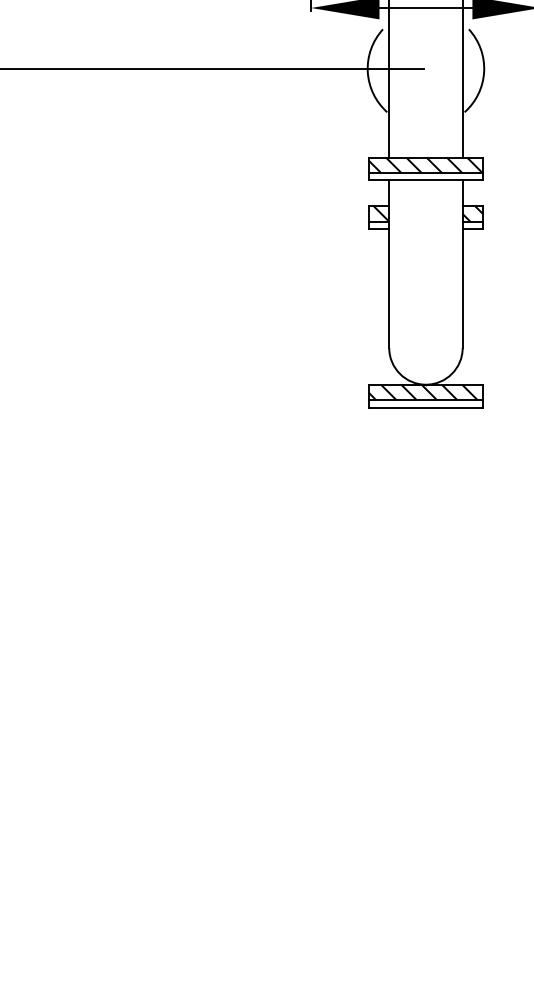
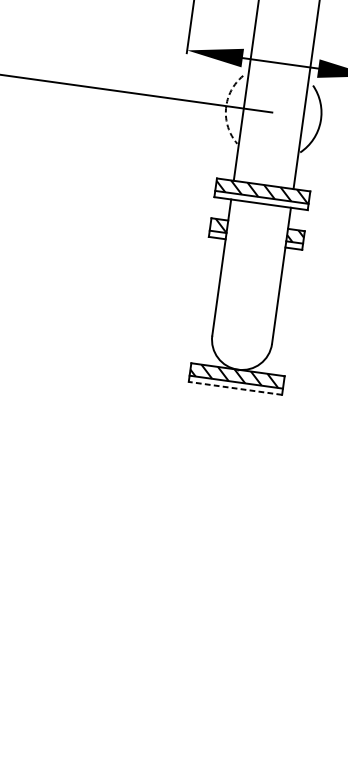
arc: (367, 71) -> (225, 108), solid -> dashed
line: (425, 407) -> (235, 388), solid -> dashed

